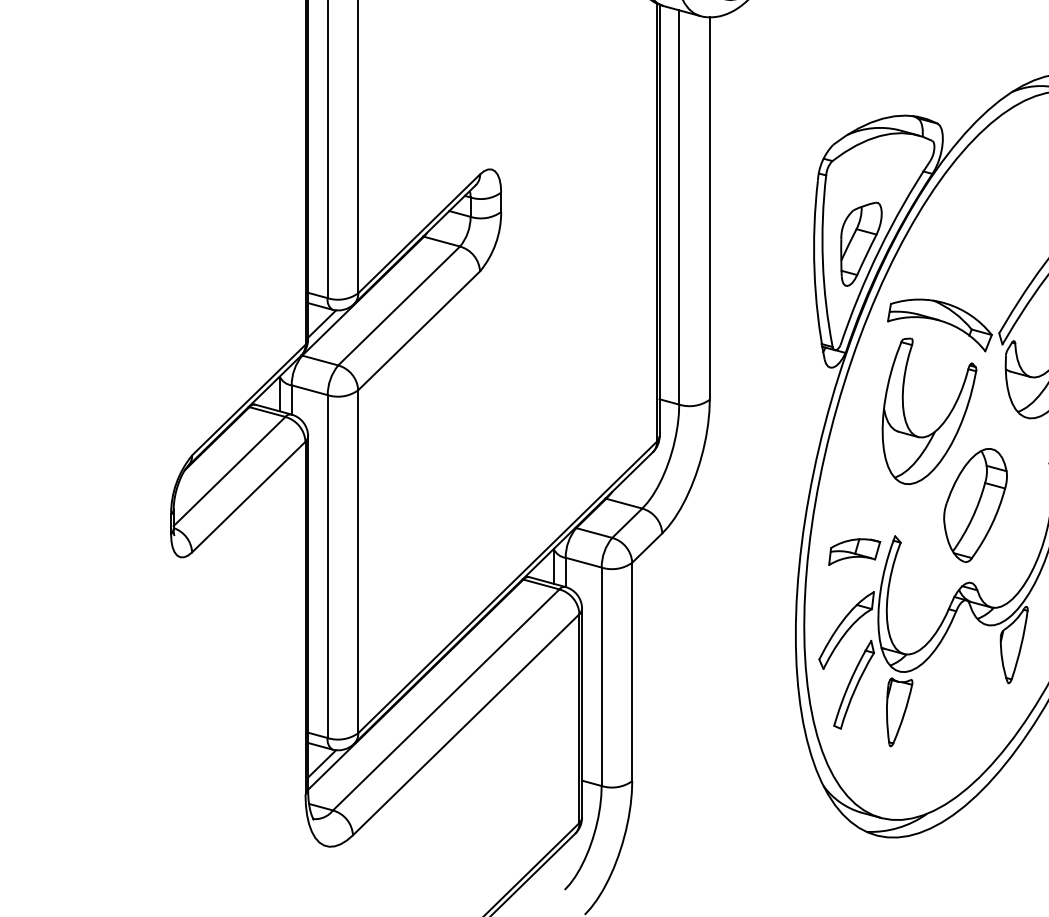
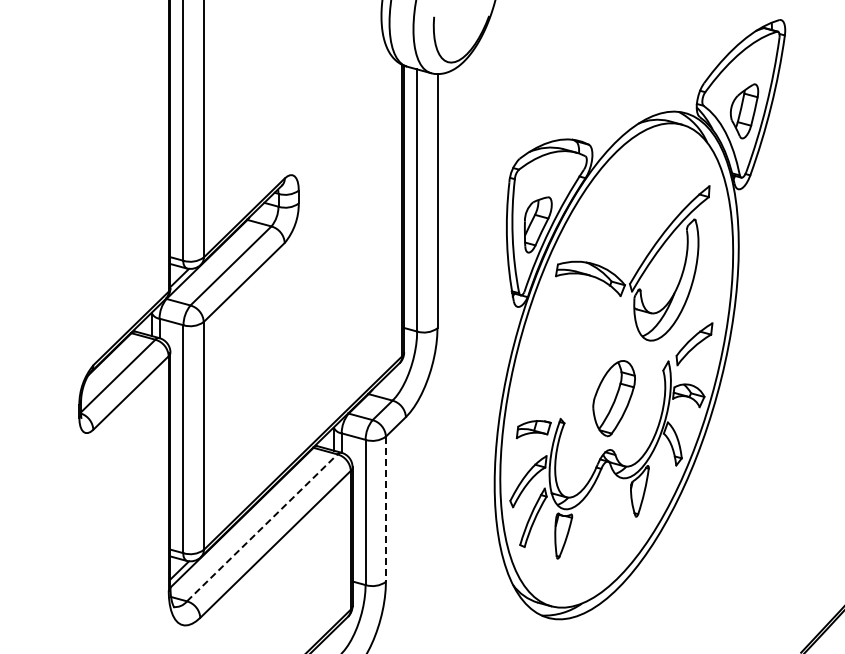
part: (941, 422) -> (591, 343), removed
line: (631, 672) -> (385, 509), solid -> dashed
line: (446, 699) -> (262, 527), solid -> dashed

